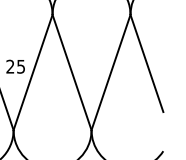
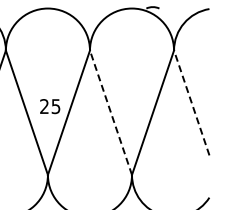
line: (146, 62) -> (191, 102), solid -> dashed
line: (71, 72) -> (110, 112), solid -> dashed

